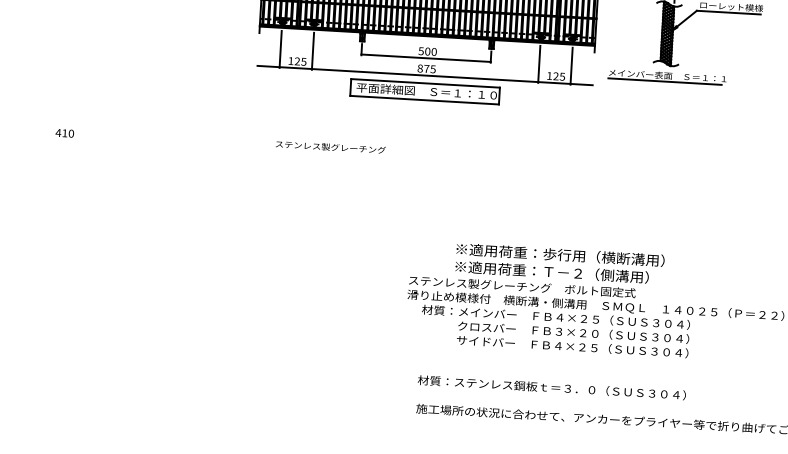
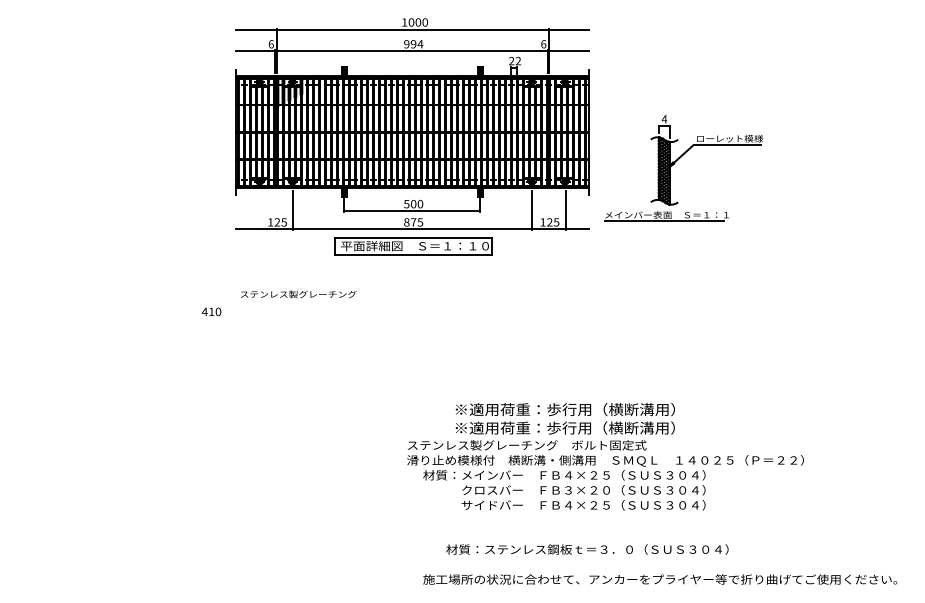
line: (281, 49) -> (259, 210), removed
text: (64, 132) -> (211, 311), moved
text: (330, 147) -> (298, 294), moved
text: (602, 274) -> (610, 427), ※適用荷重：Ｔ－２（側溝用） -> ※適用荷重：歩行用（横断溝用）
text: (552, 387) -> (587, 549), moved

